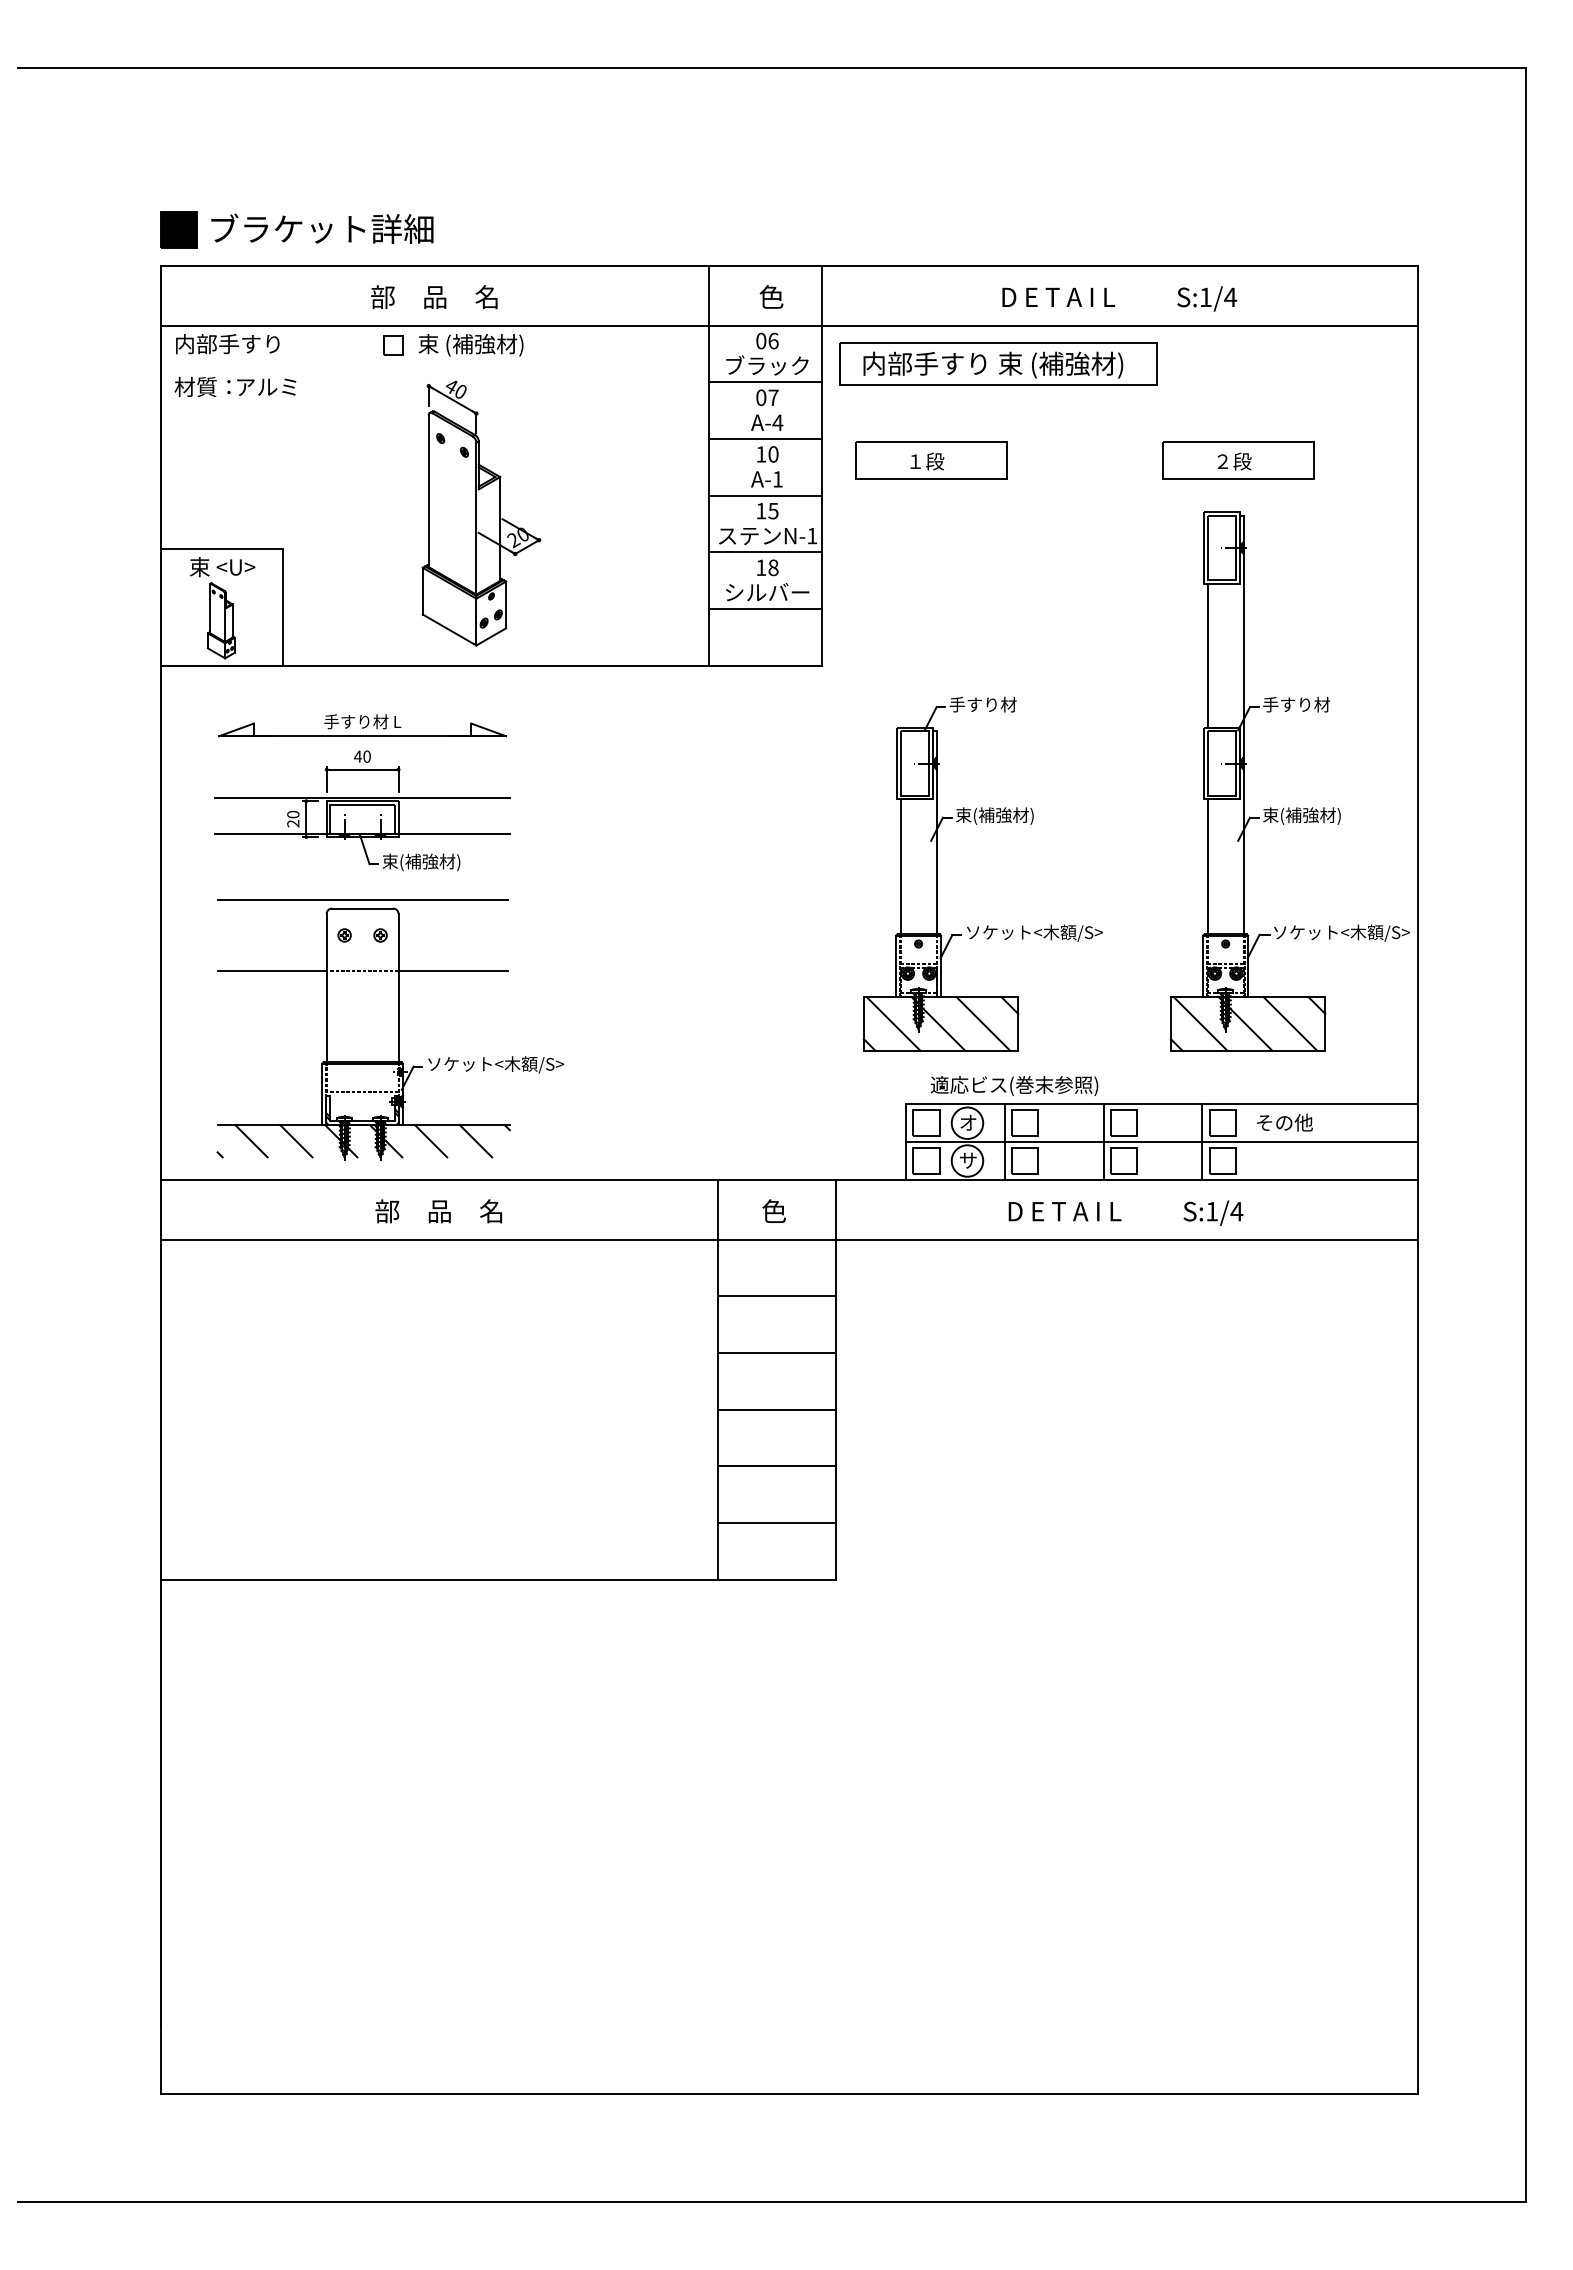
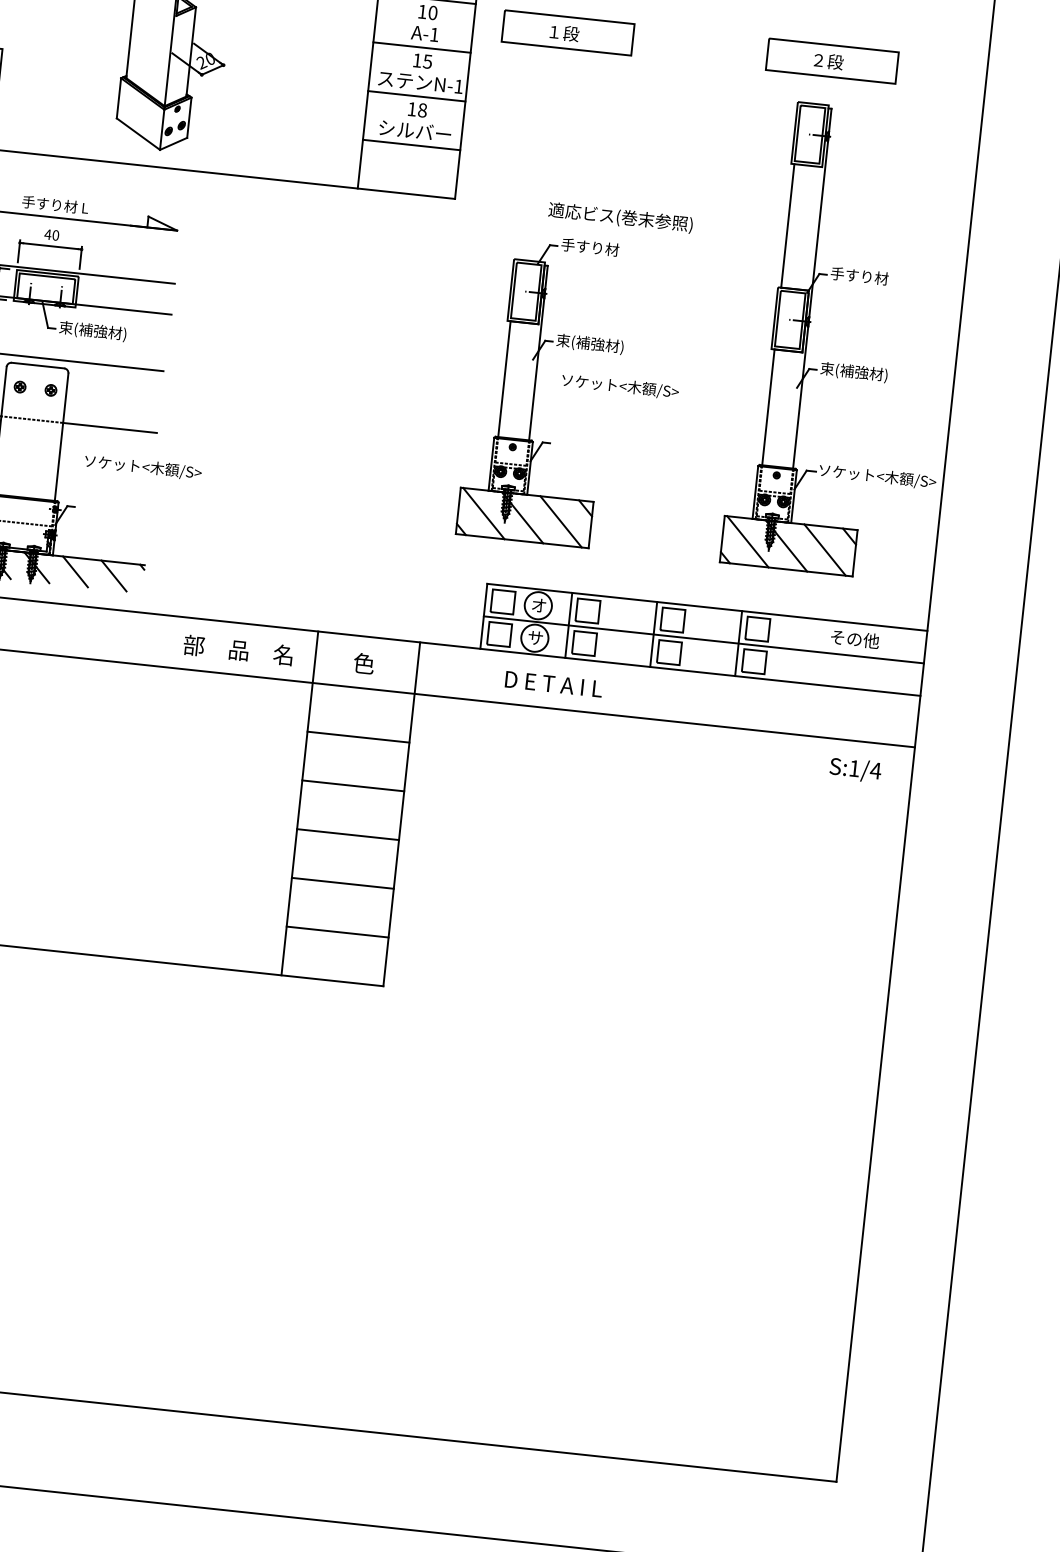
text: (1034, 932) -> (620, 386), moved
text: (496, 1064) -> (143, 467), moved
text: (1014, 1085) -> (620, 217), moved
text: (1284, 1122) -> (854, 638), moved
text: (438, 1211) -> (237, 650), moved
text: (1064, 1211) -> (553, 684), moved
text: (1213, 1212) -> (855, 769), moved

